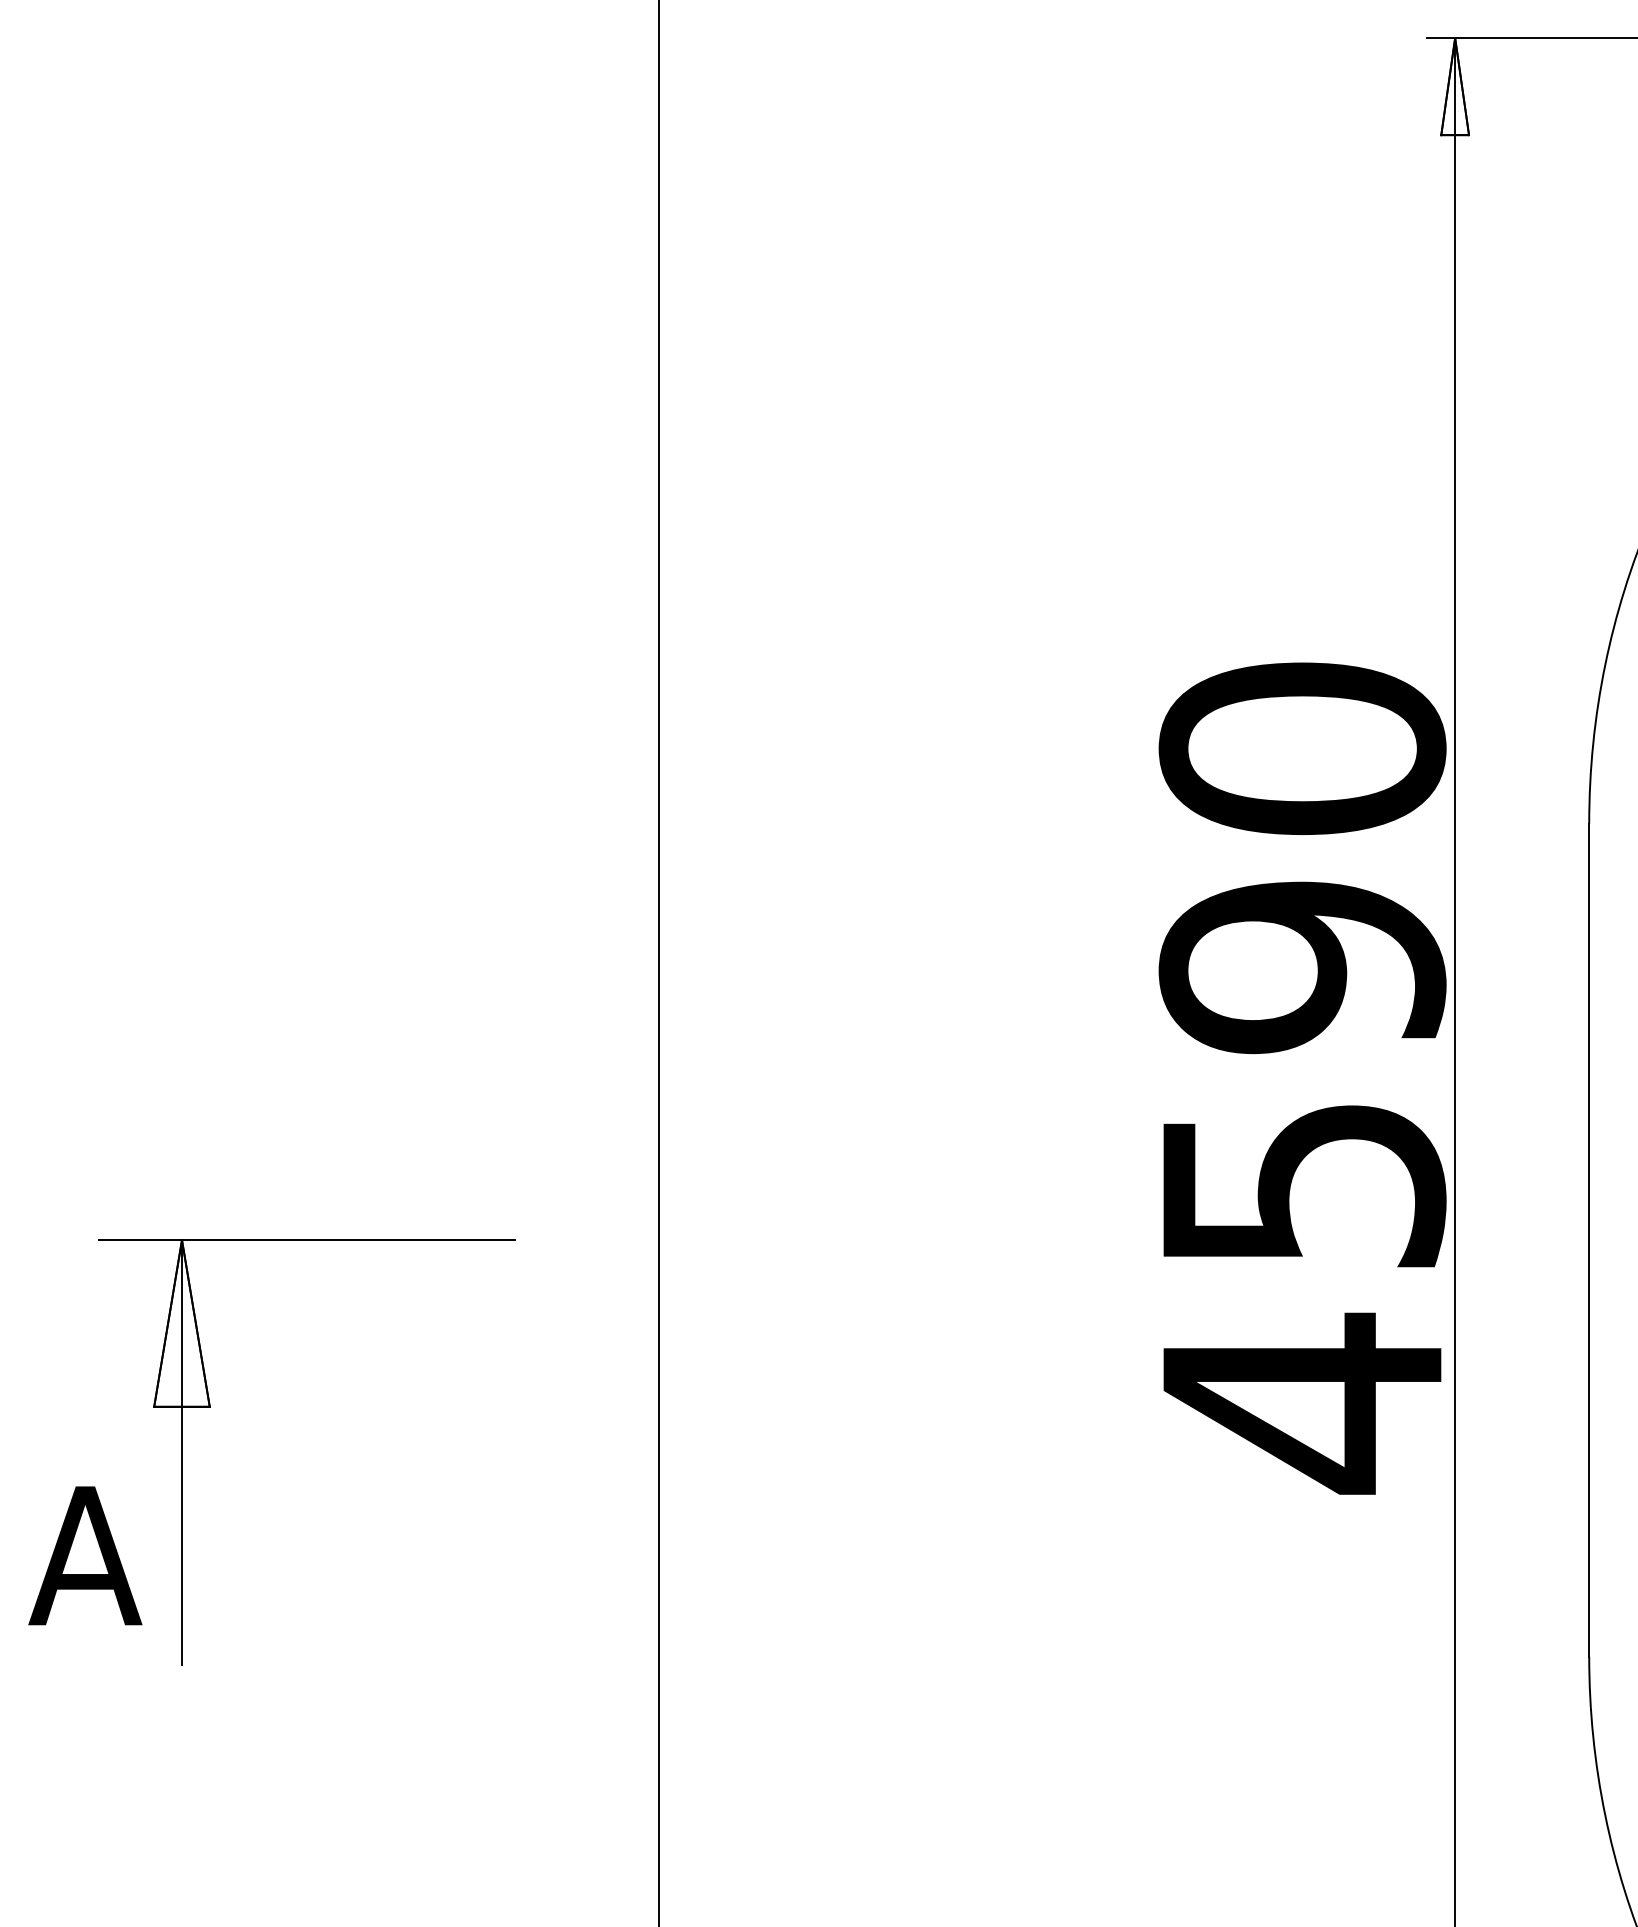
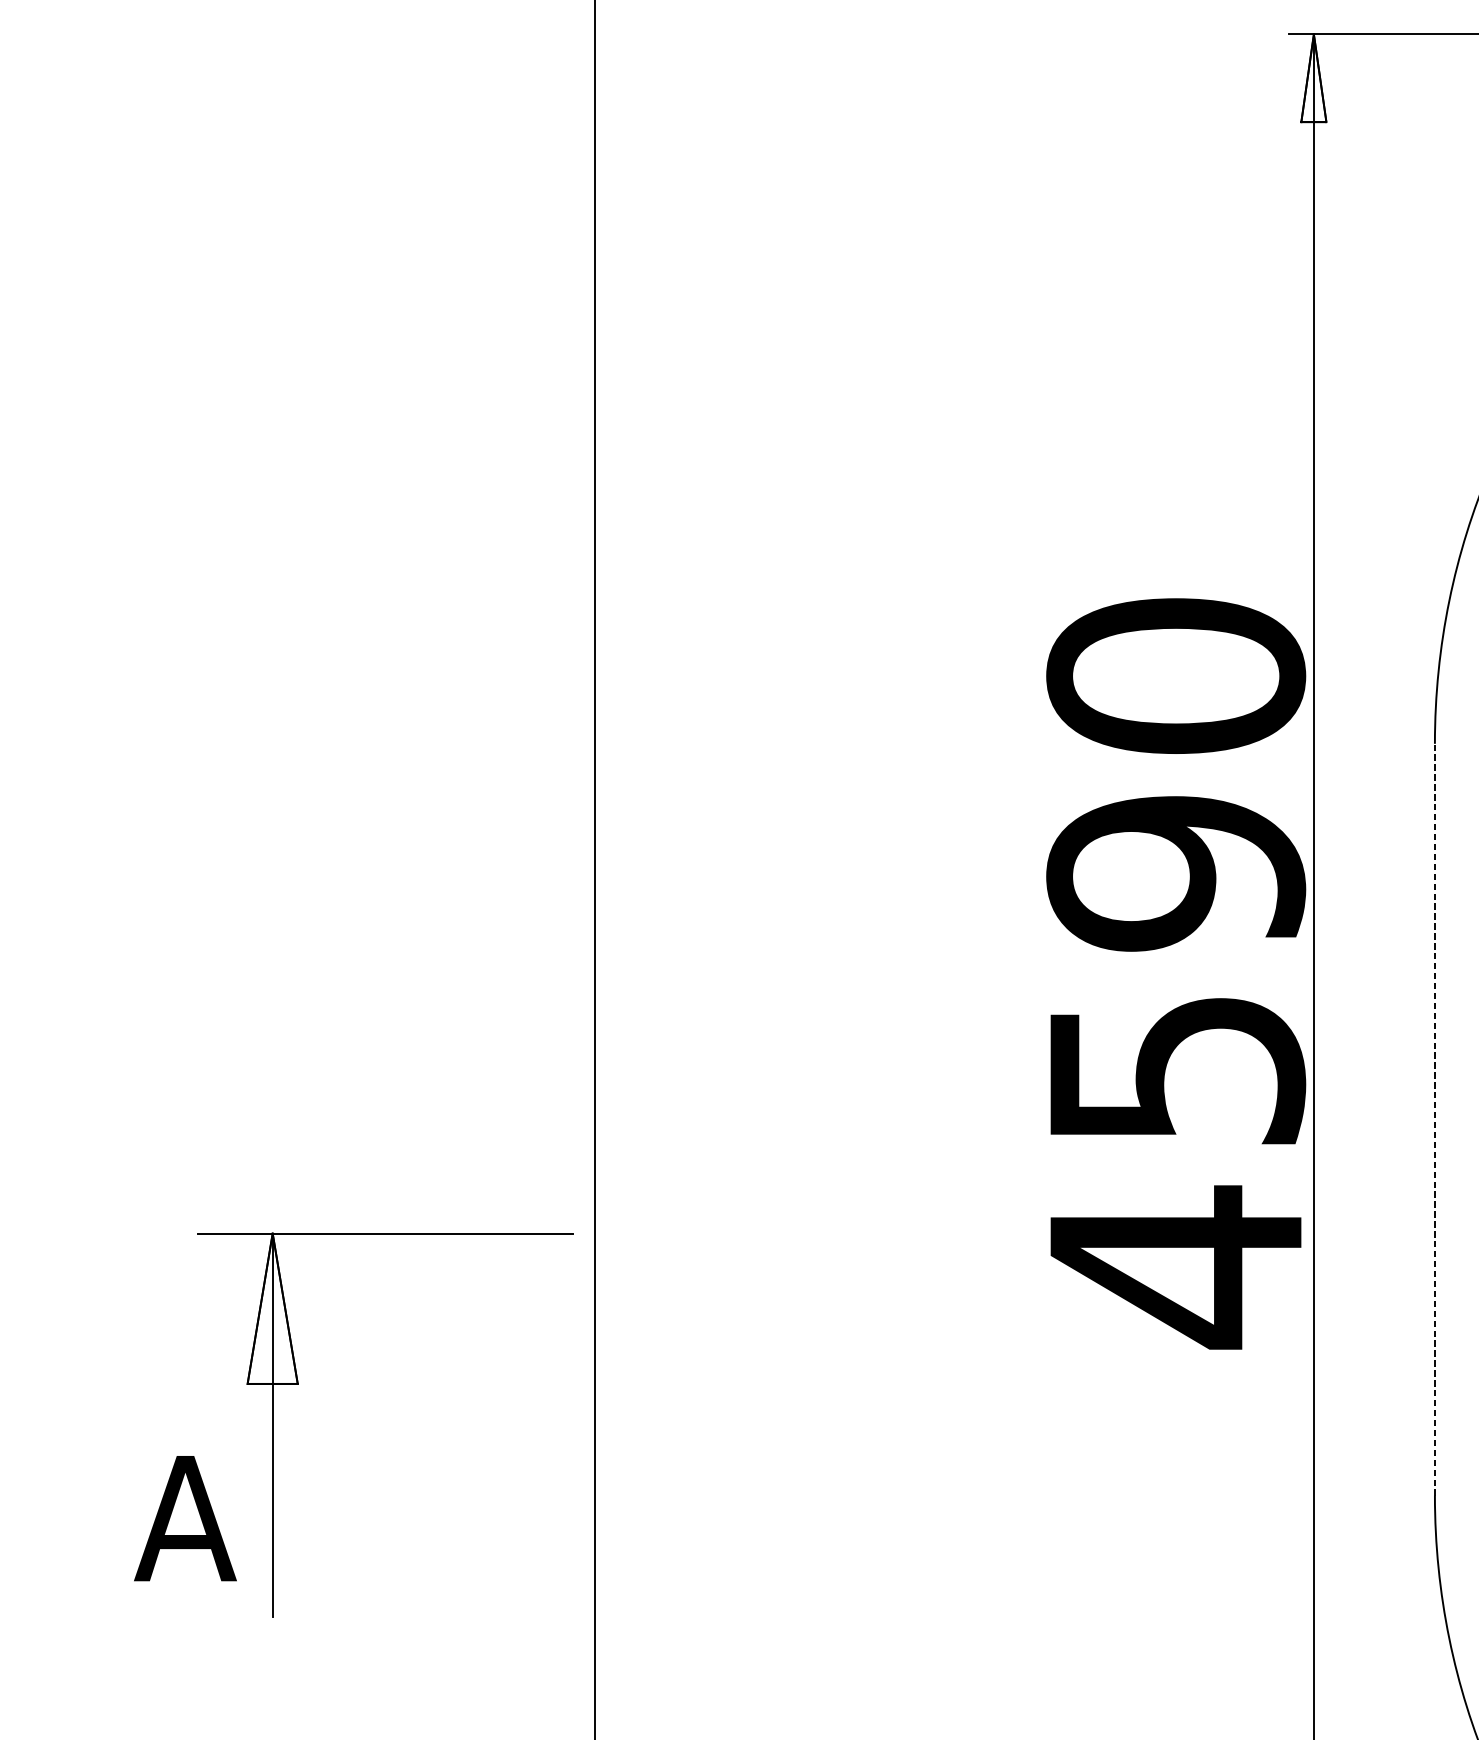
line: (1589, 1239) -> (1435, 1119), solid -> dashed
part: (210, 1407) -> (298, 1384), moved

